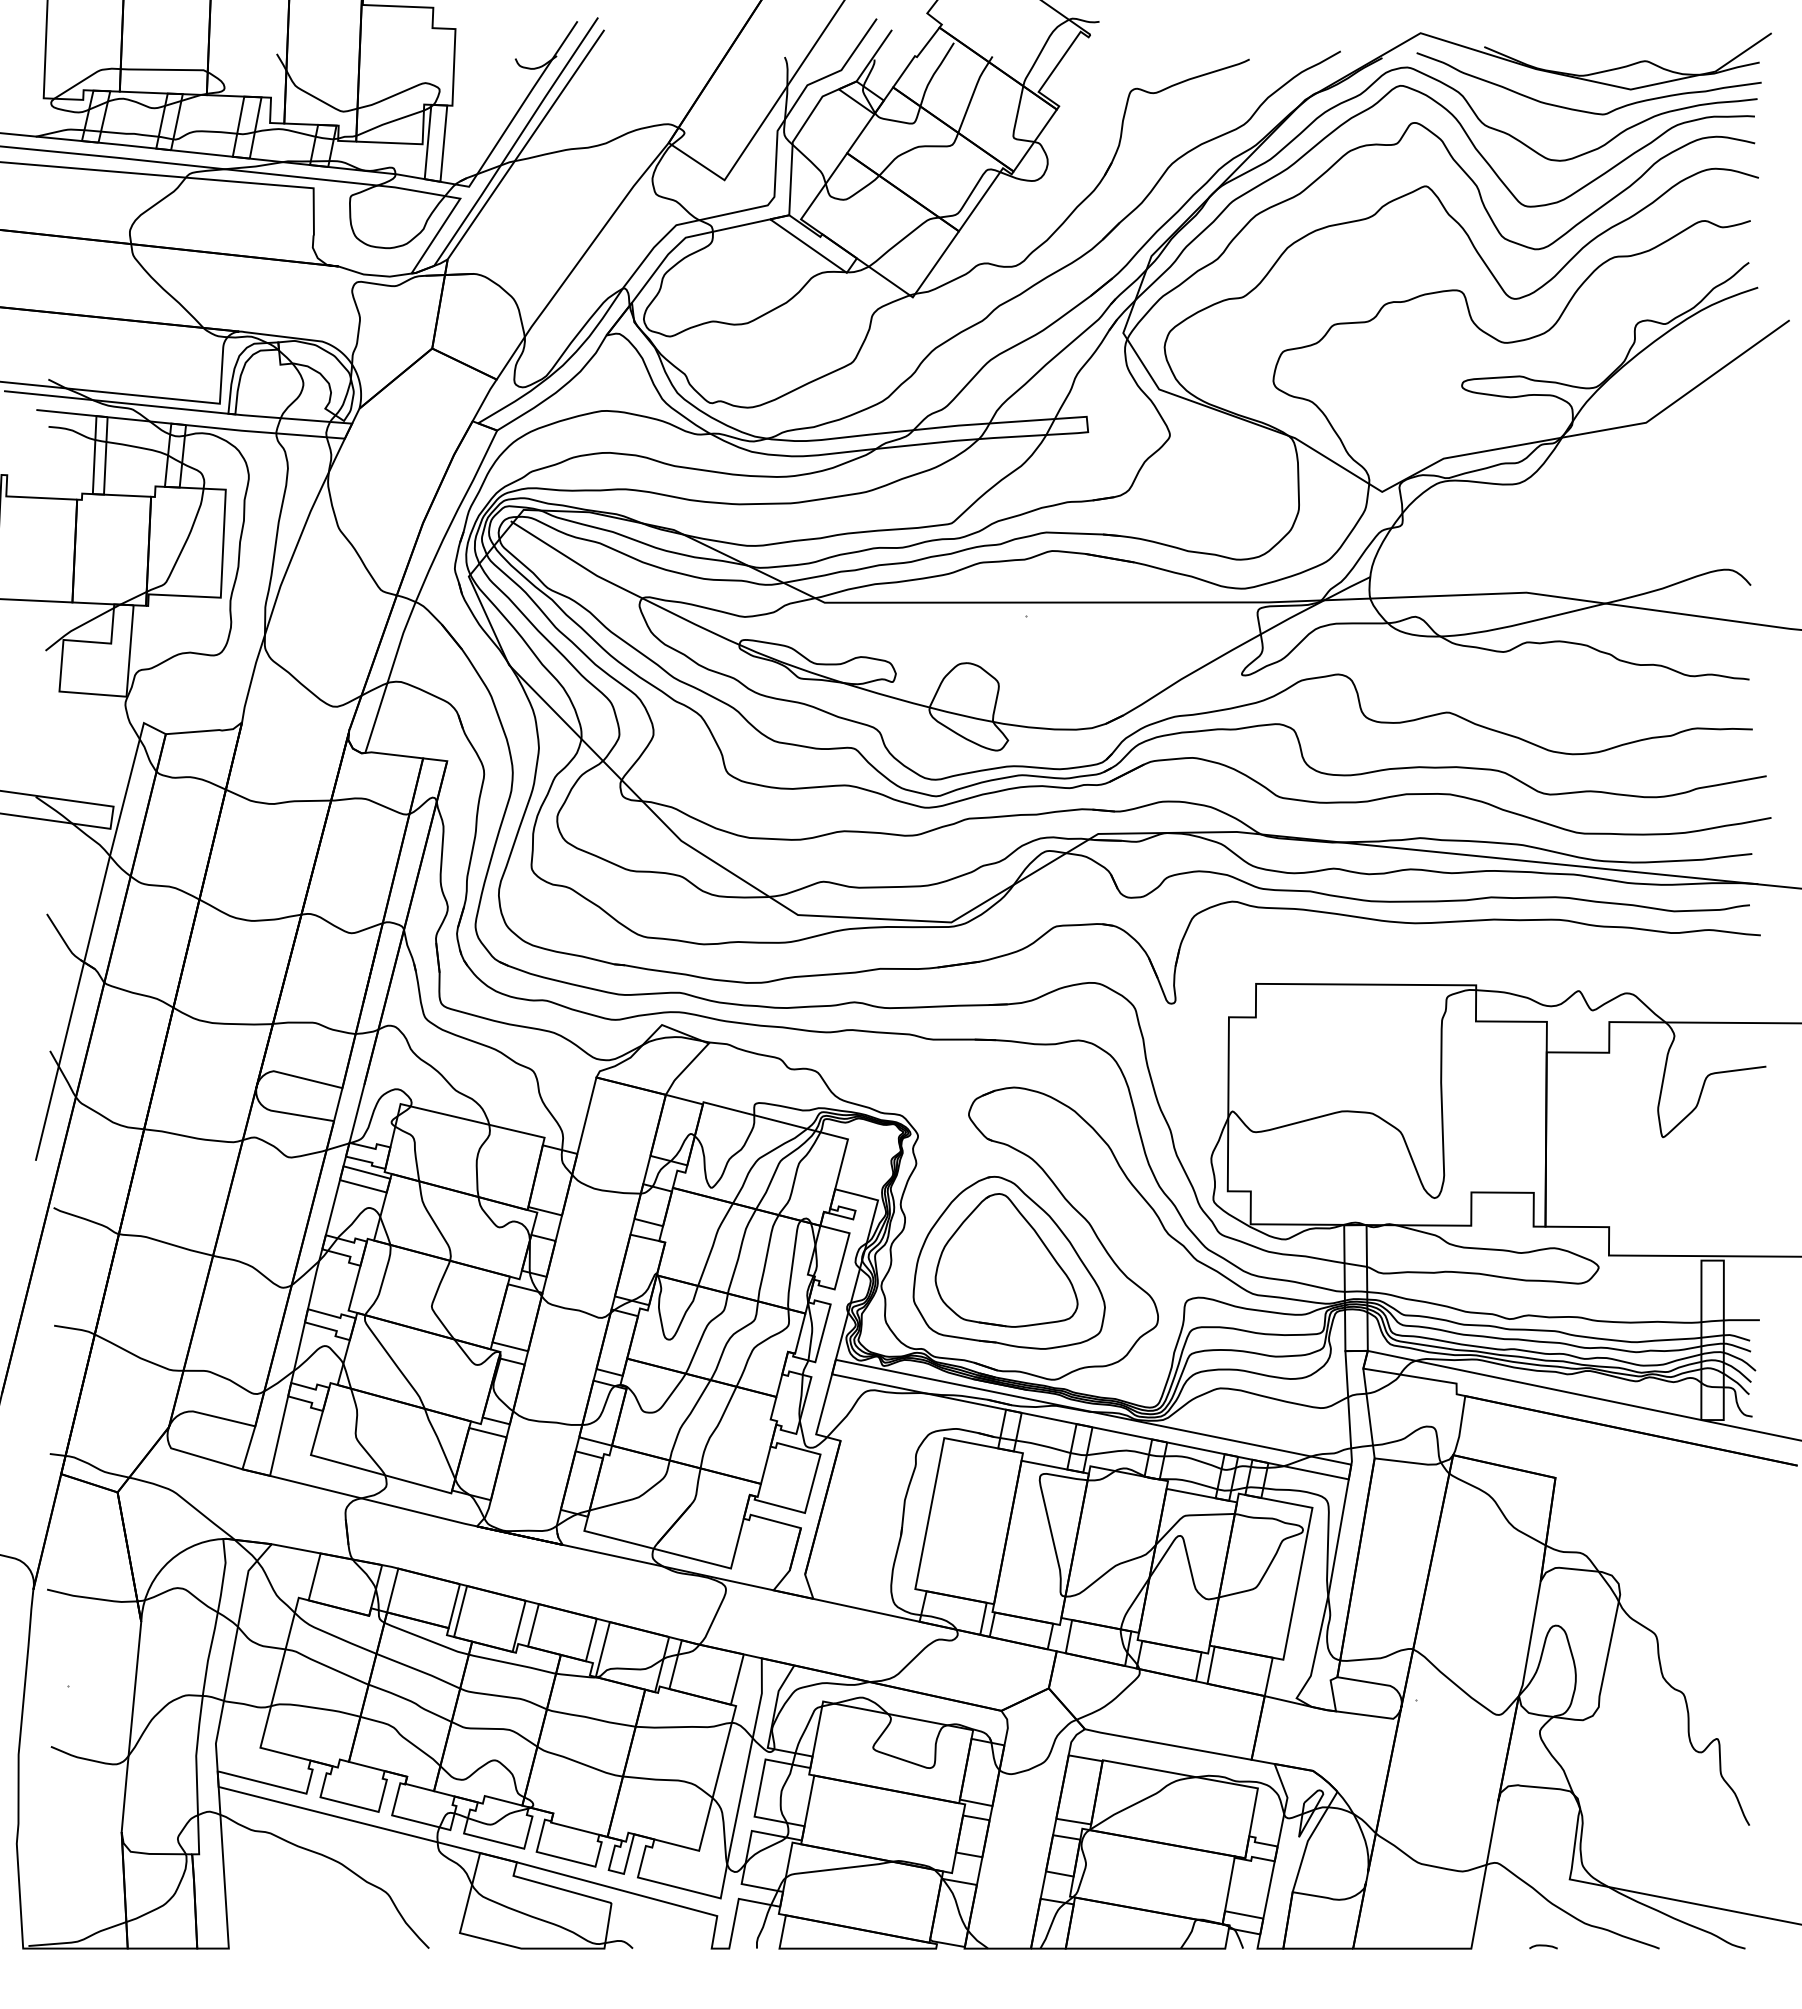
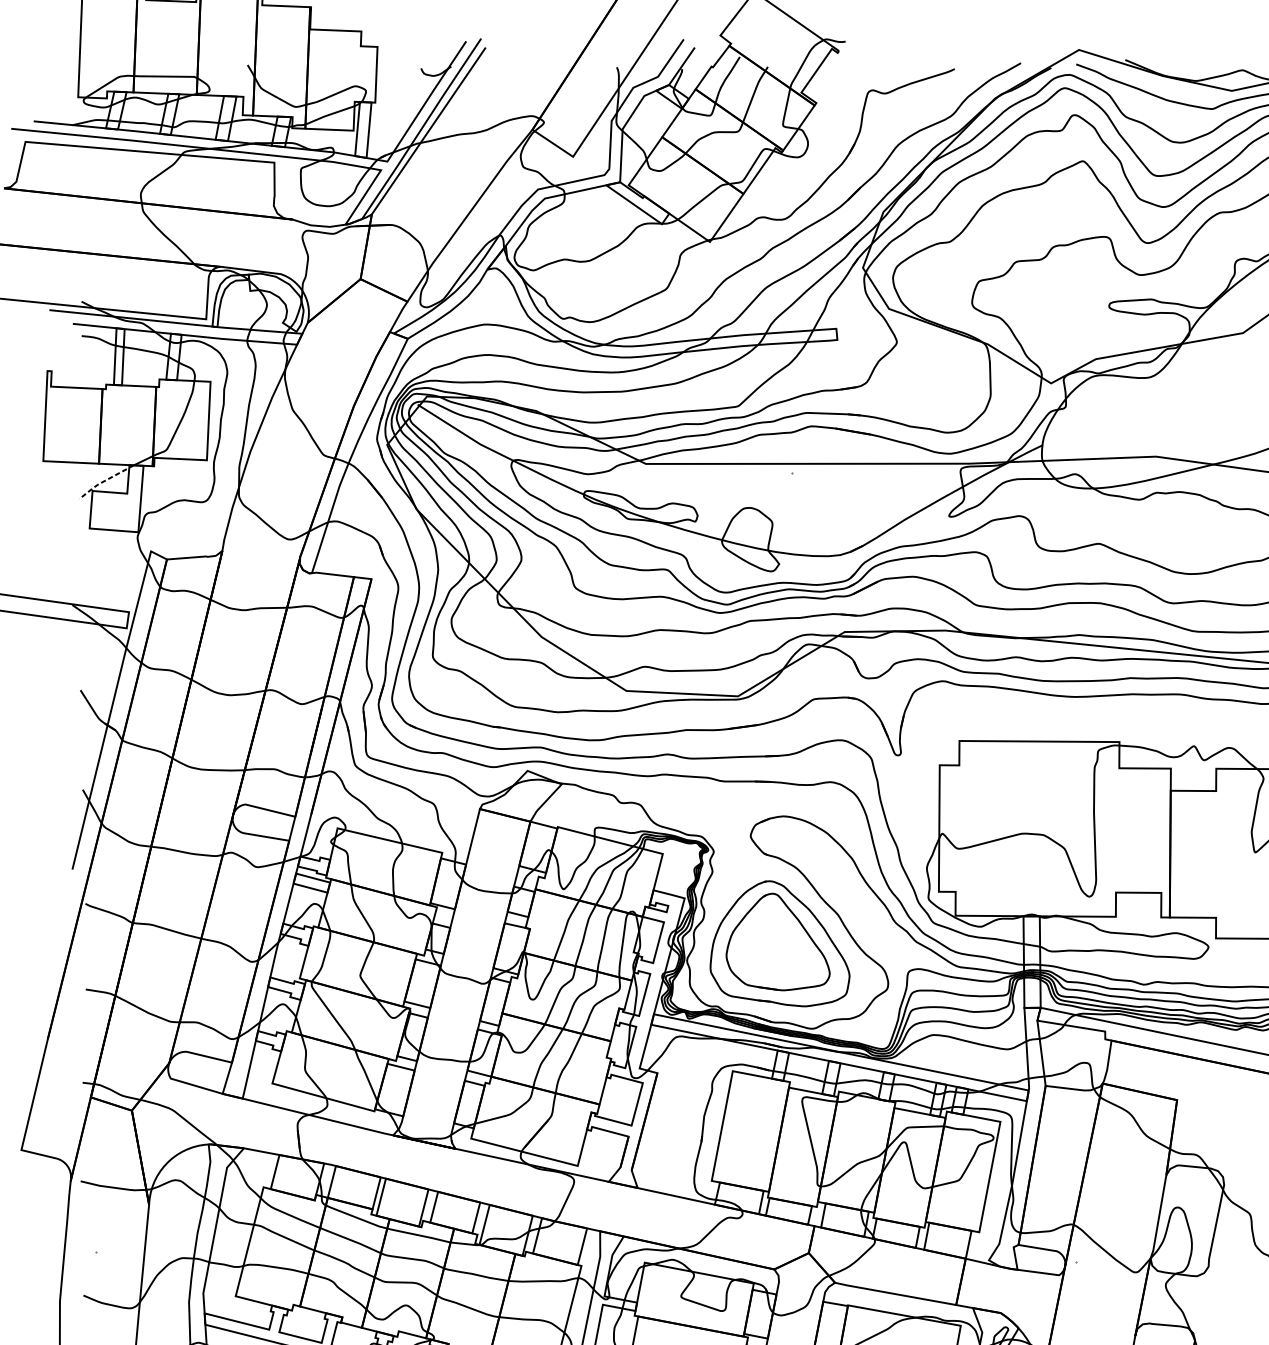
line: (79, 626) -> (104, 481), solid -> dashed

